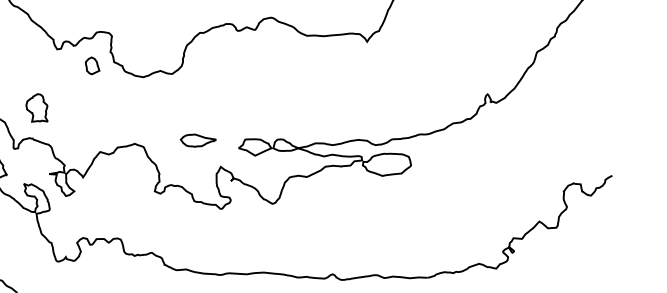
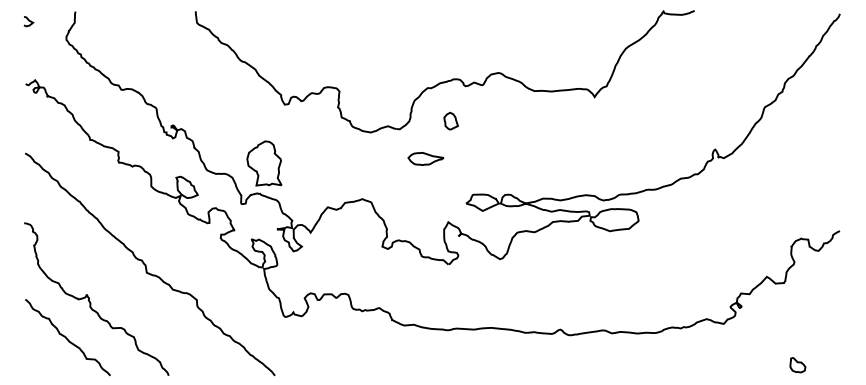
part: (91, 65) -> (450, 120), moved
part: (36, 107) -> (264, 162), size x1.6
part: (197, 140) -> (425, 158), moved

